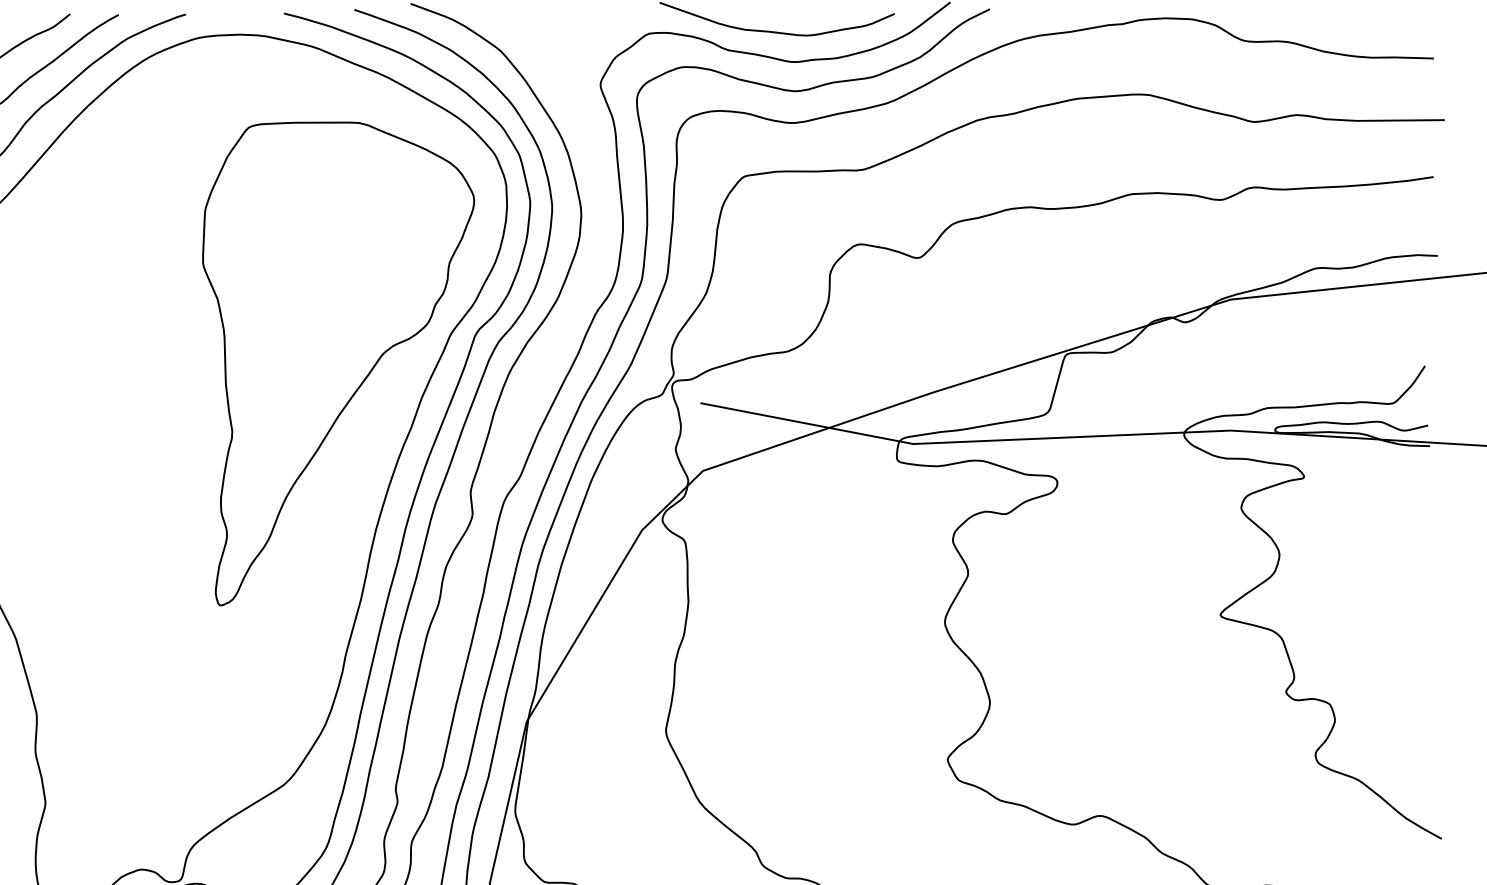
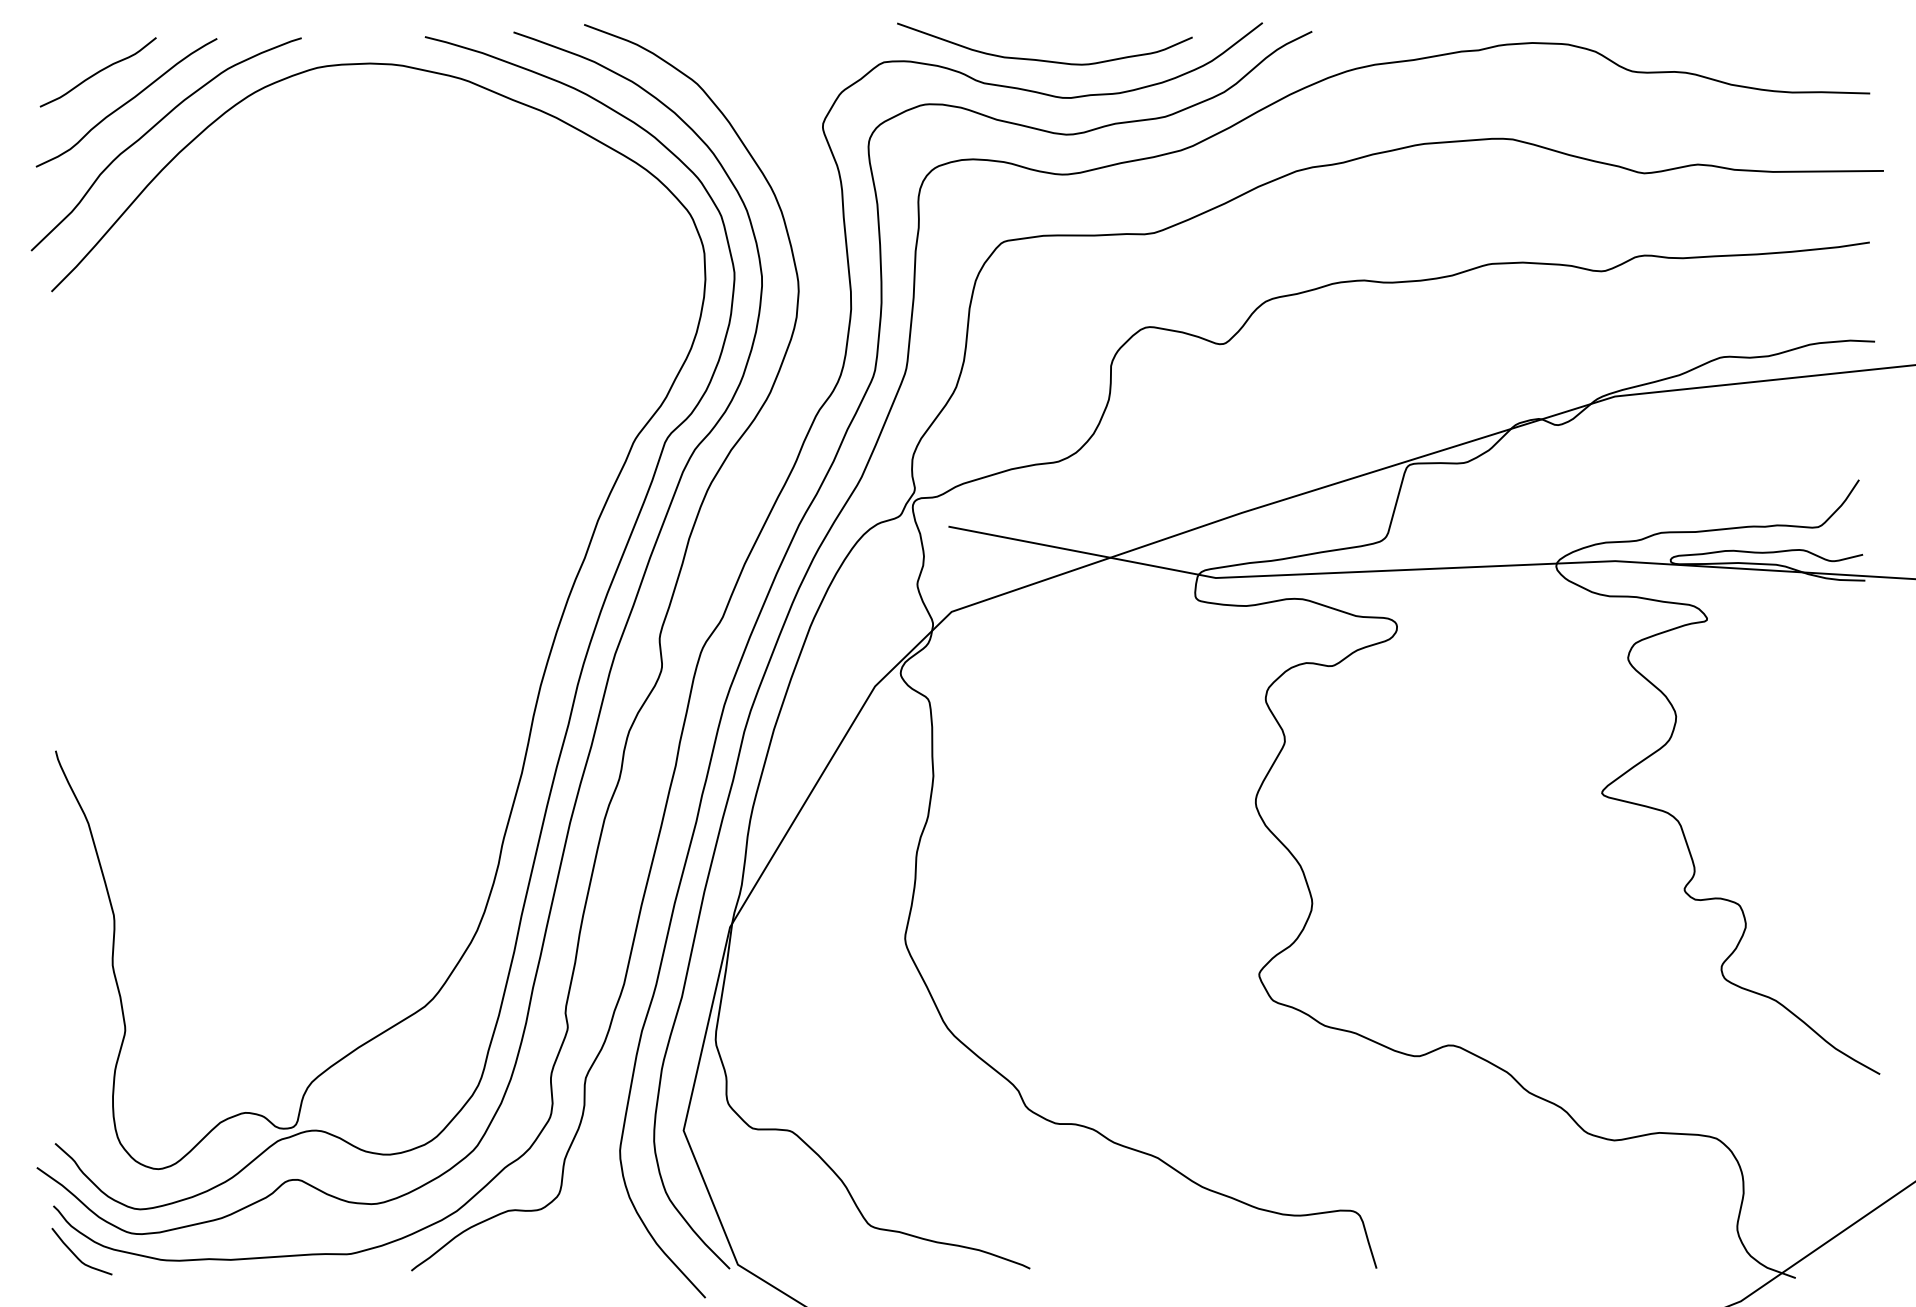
part: (338, 364) -> (493, 477), removed

